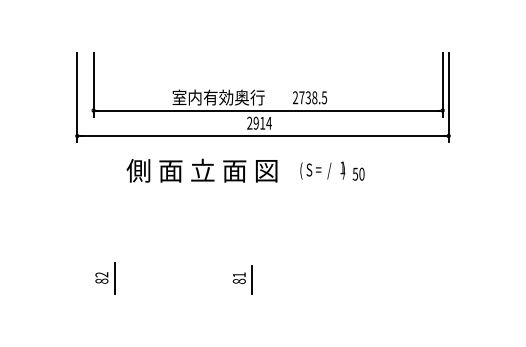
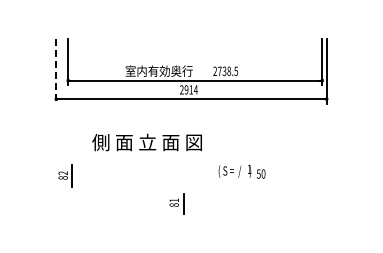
line: (77, 97) -> (56, 71), solid -> dashed
text: (201, 170) -> (146, 142), moved
text: (331, 170) -> (241, 171), moved
part: (105, 277) -> (65, 175), moved

